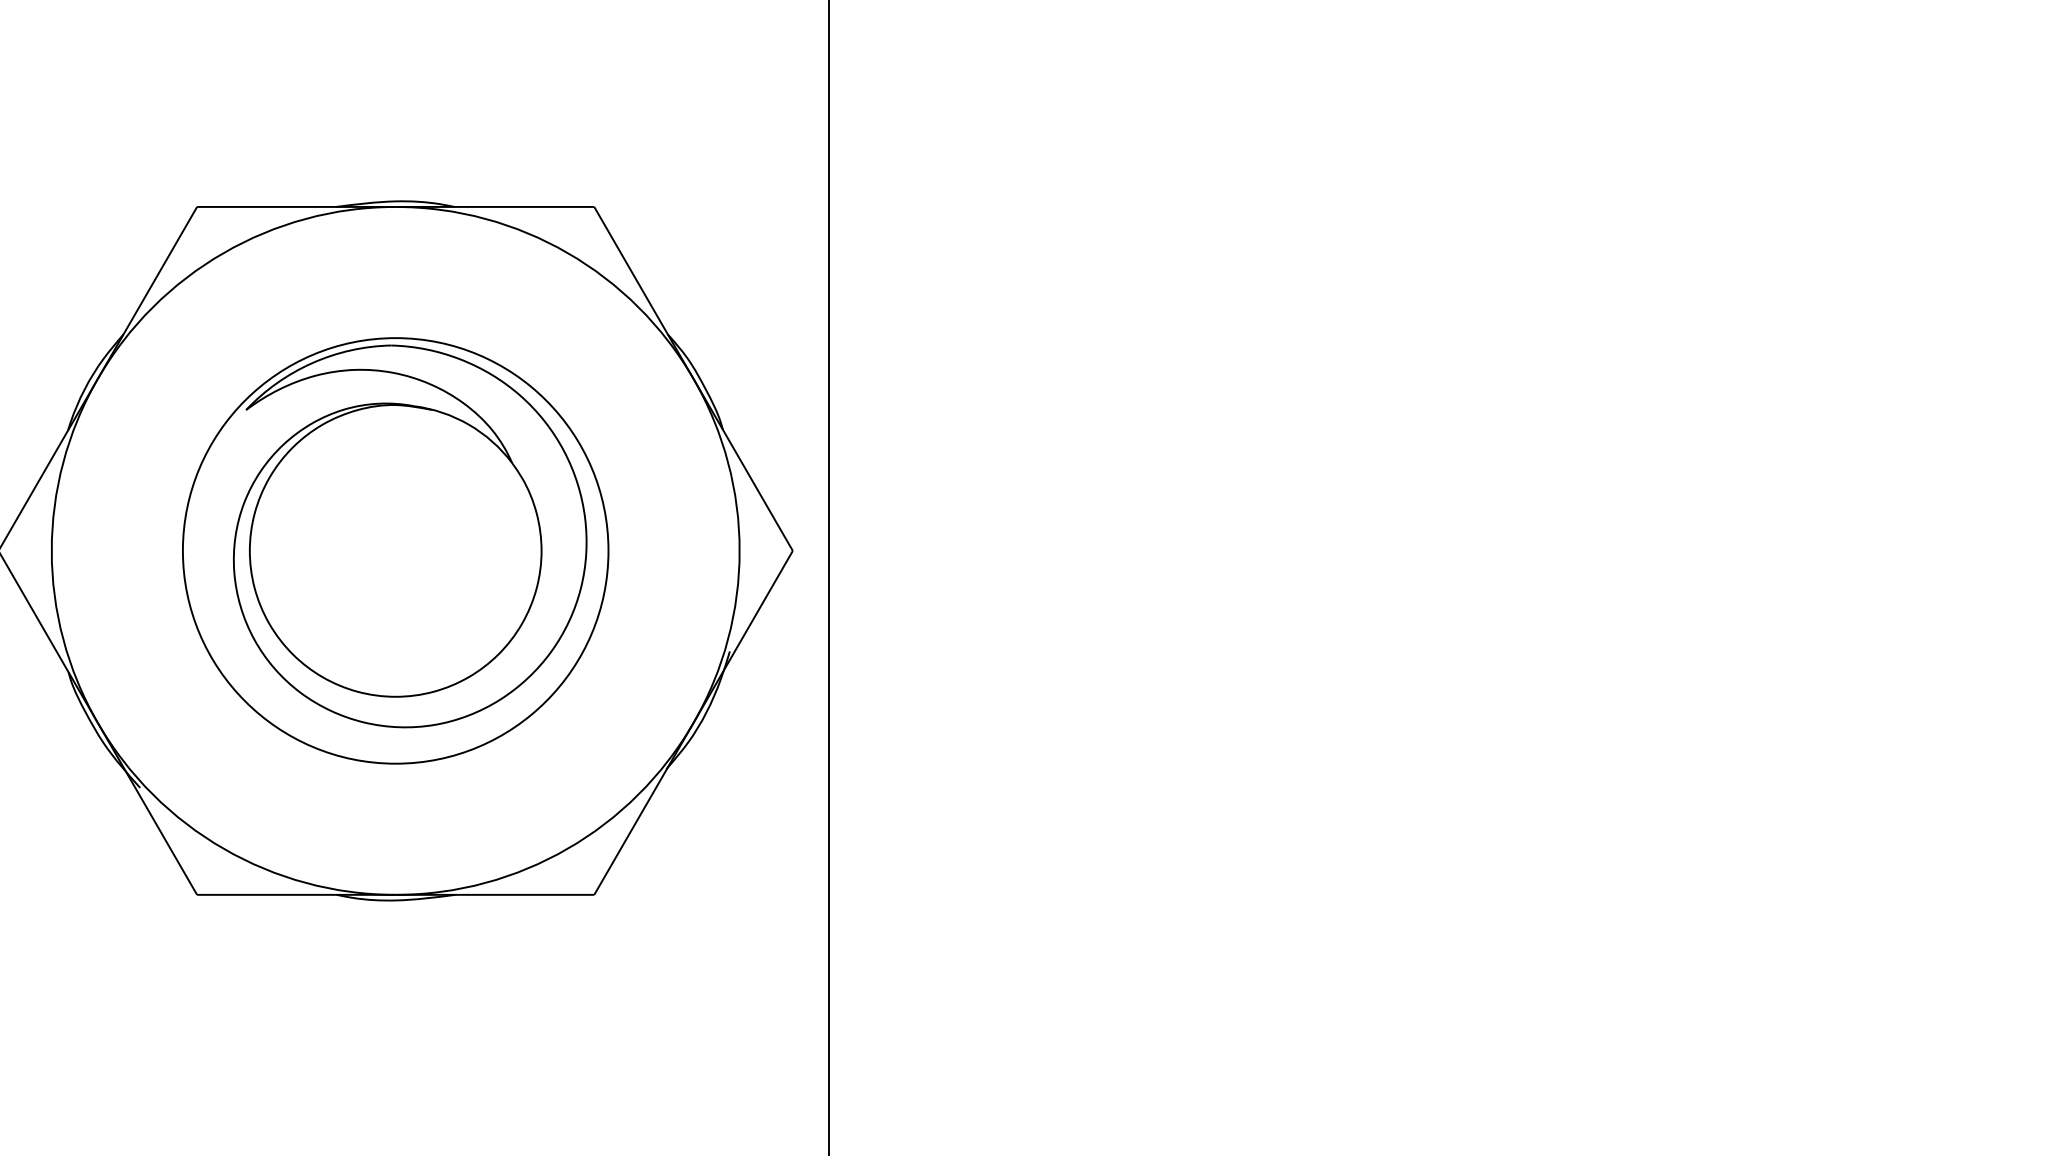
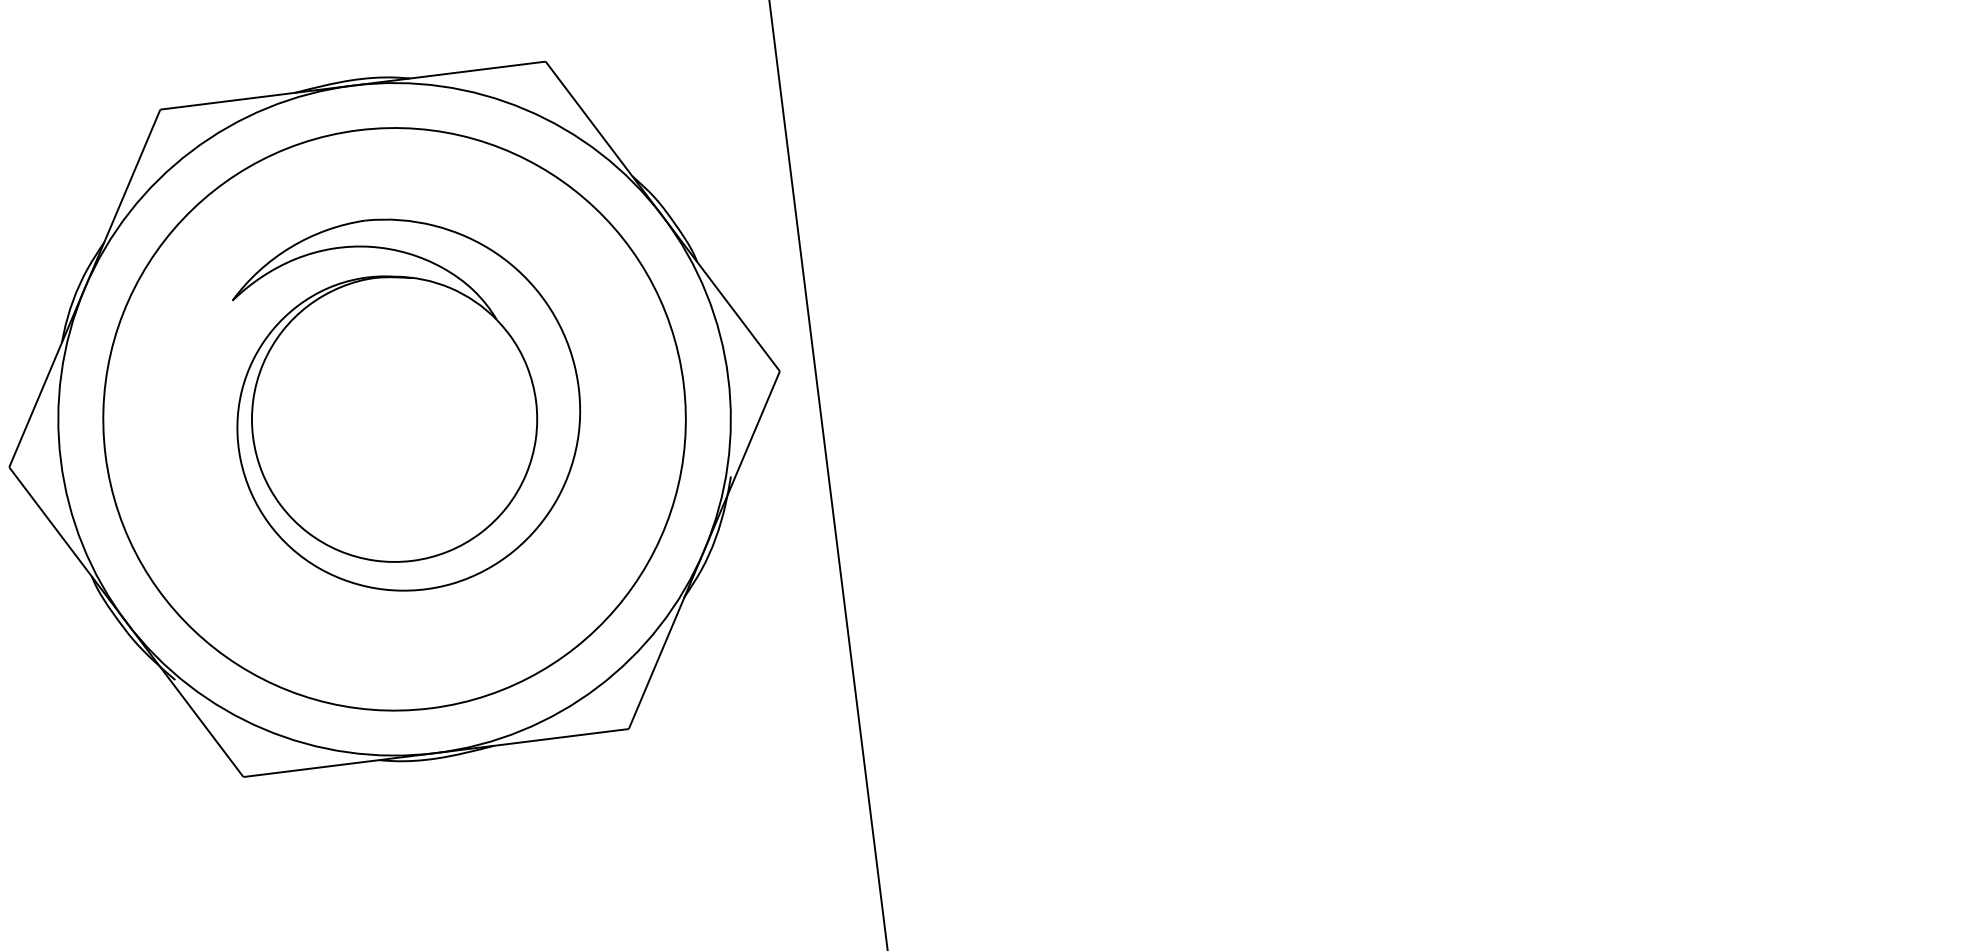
circle: (395, 550) -> (394, 418), size x1.4

